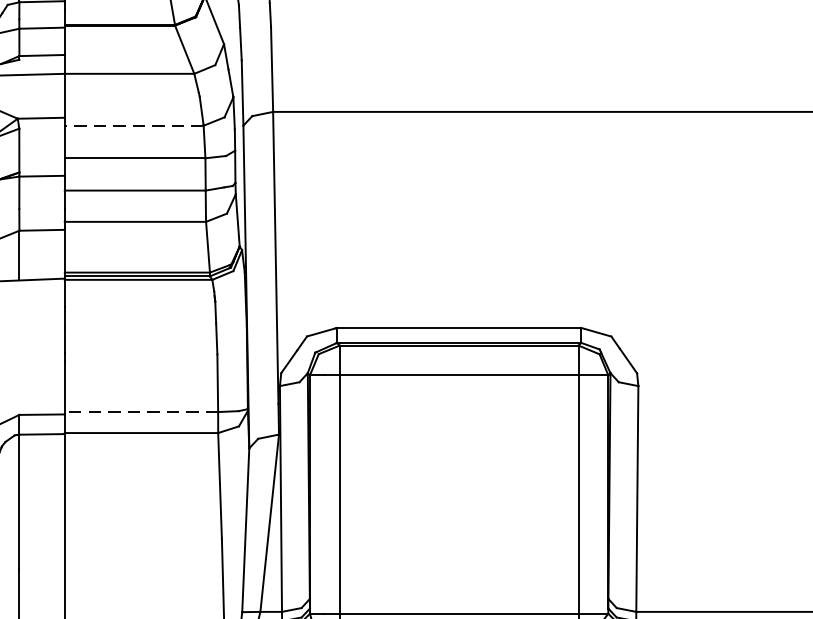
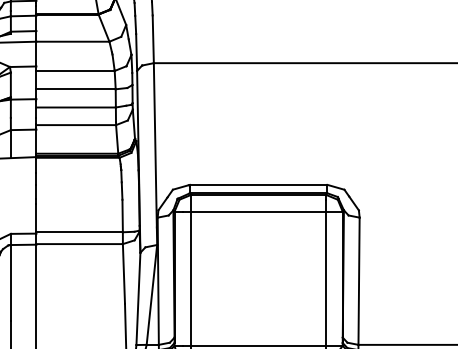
line: (134, 124) -> (75, 70), dashed -> solid
line: (141, 412) -> (79, 232), dashed -> solid

